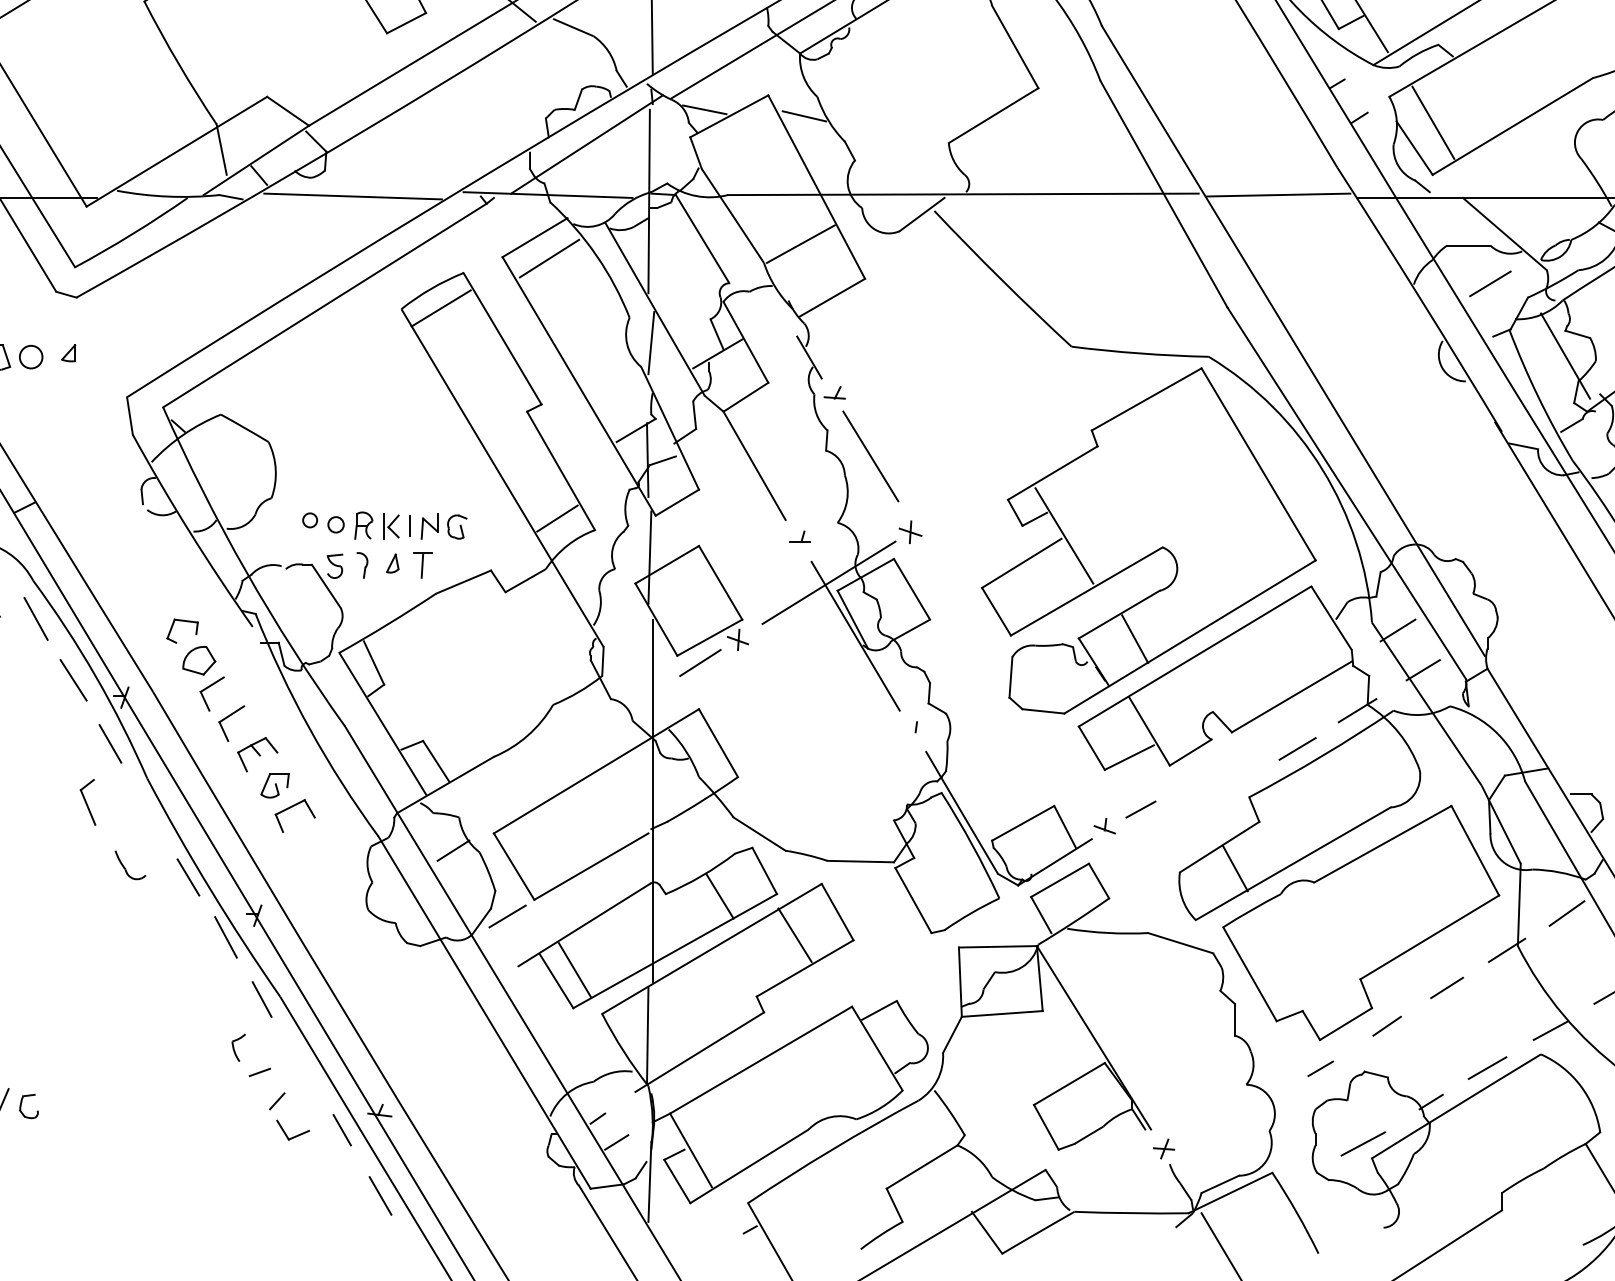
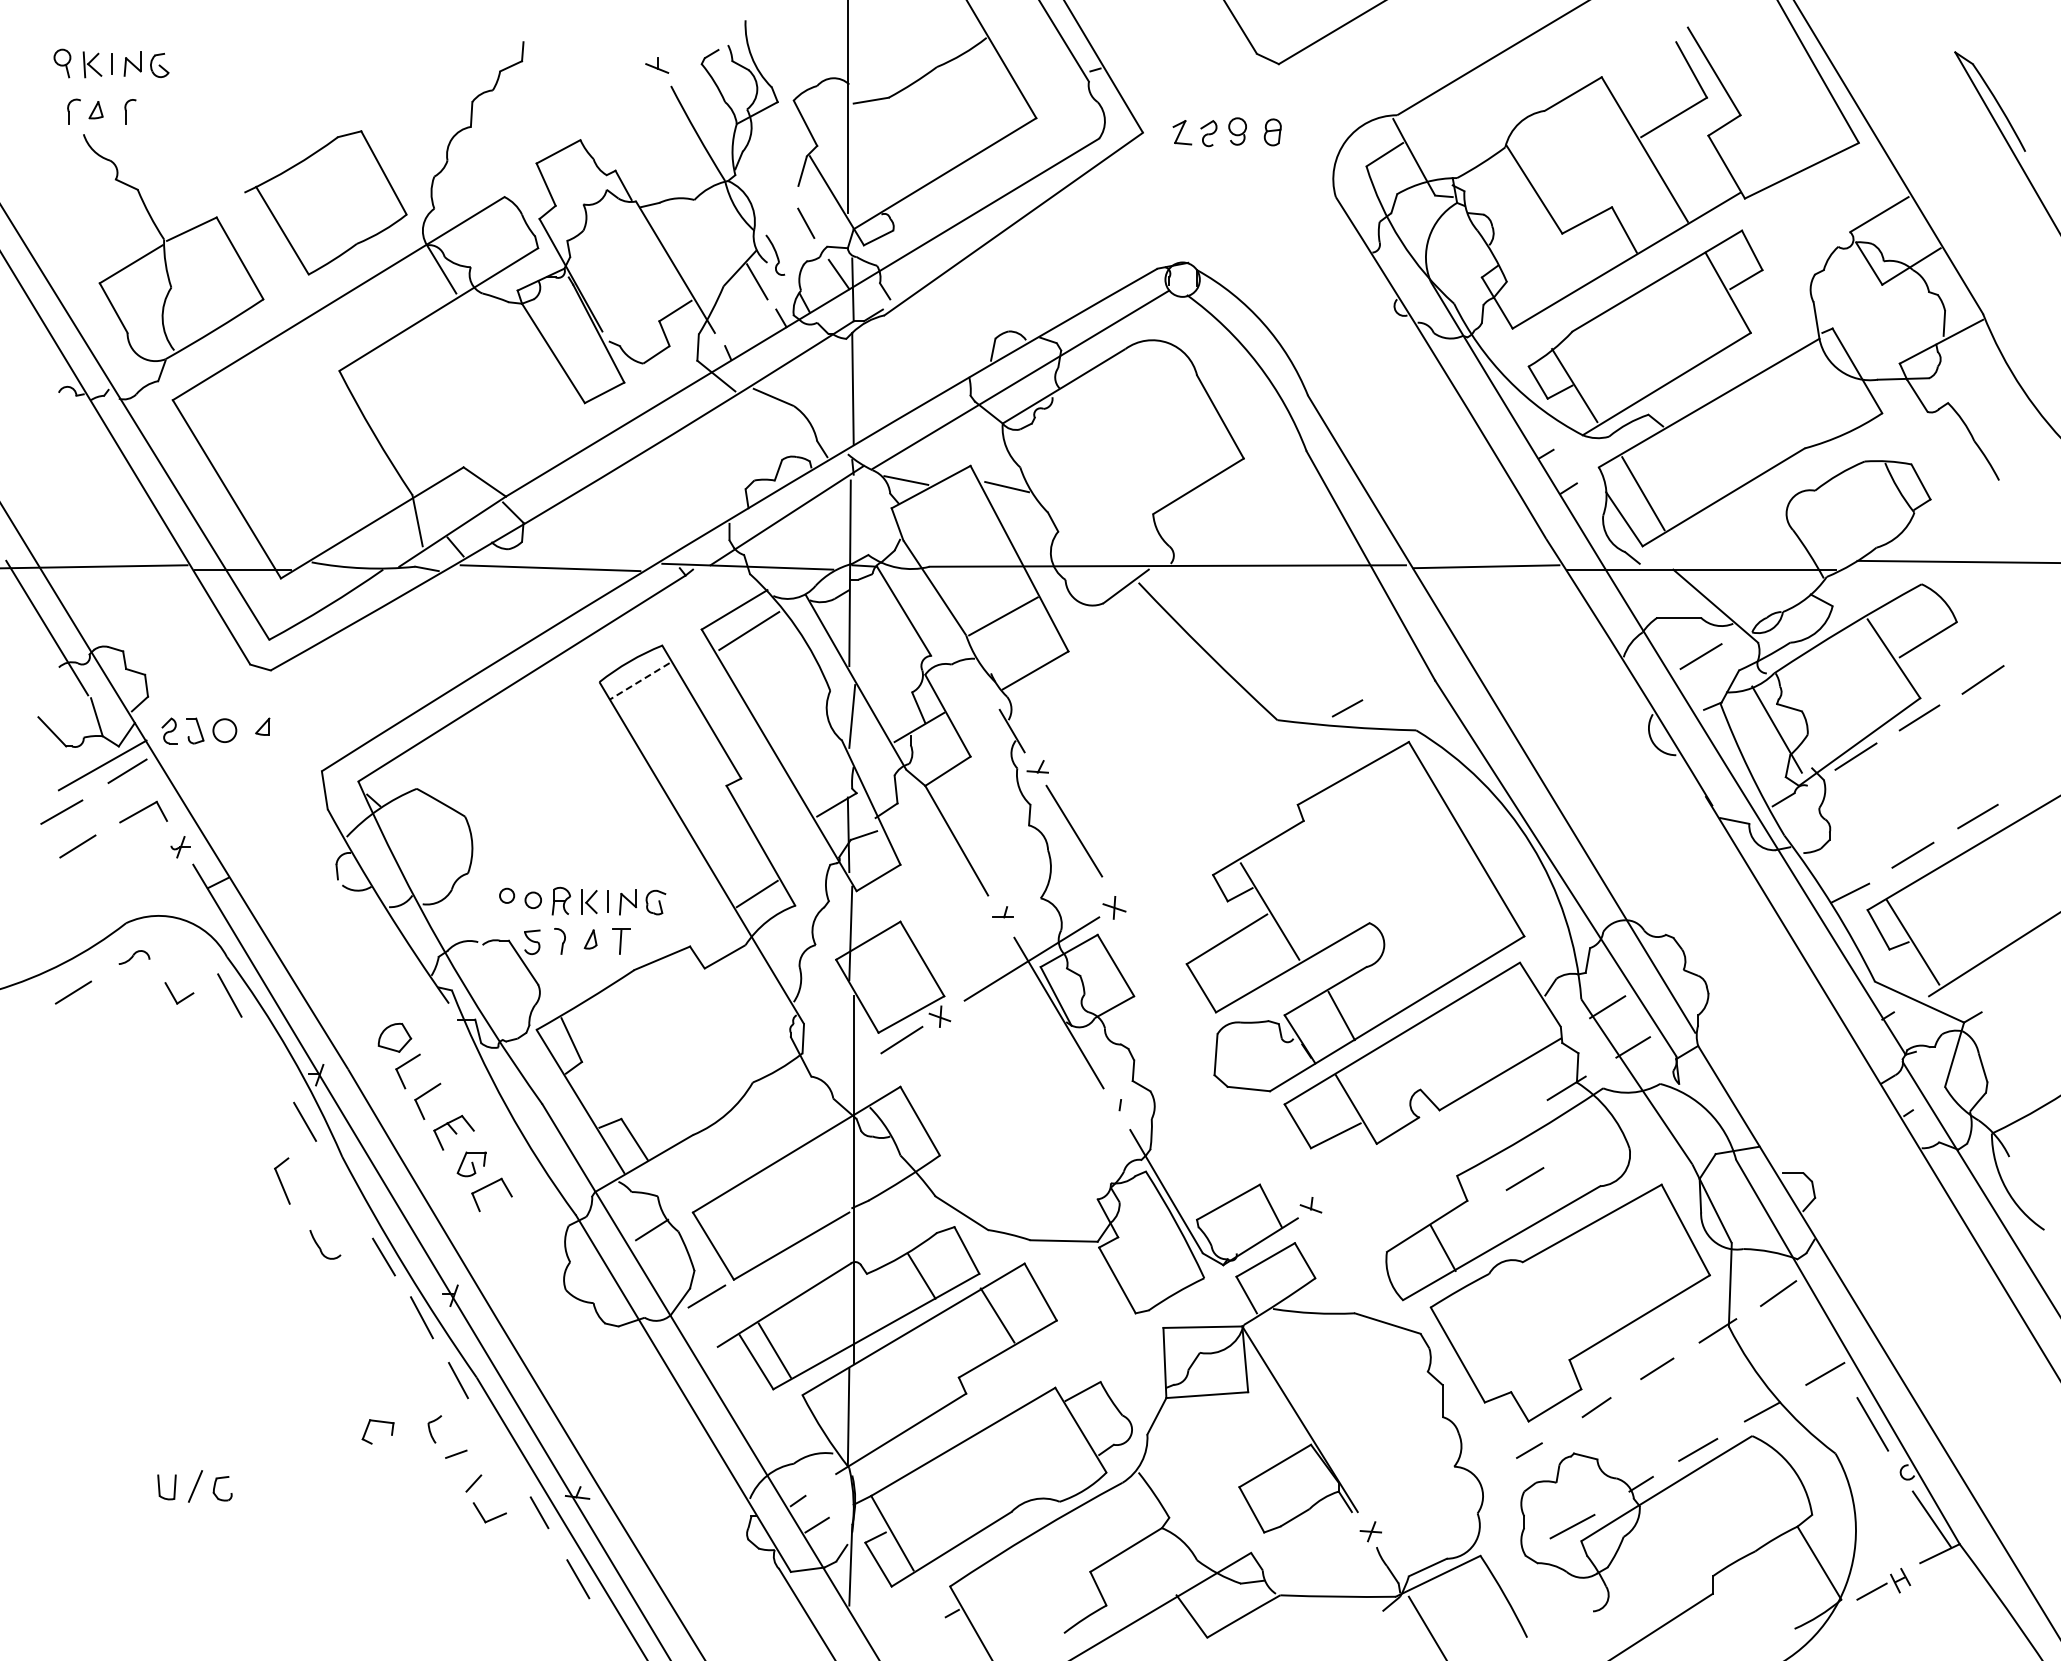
line: (441, 308) -> (639, 681), solid -> dashed
part: (182, 621) -> (377, 1422), moved
line: (73, 680) -> (267, 1057), removed
line: (1297, 748) -> (1524, 1178), moved
line: (1140, 809) -> (1347, 708), moved

